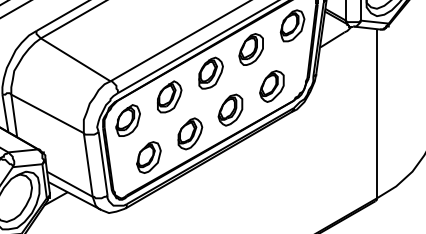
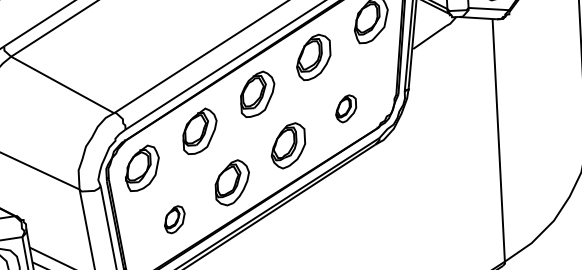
part: (271, 86) -> (345, 108), size x0.6
part: (148, 157) -> (174, 219), size x0.6

